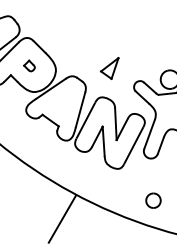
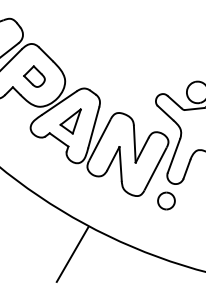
part: (29, 65) -> (34, 76), size x1.67
part: (109, 68) -> (70, 121), moved
part: (153, 200) -> (166, 200), moved

